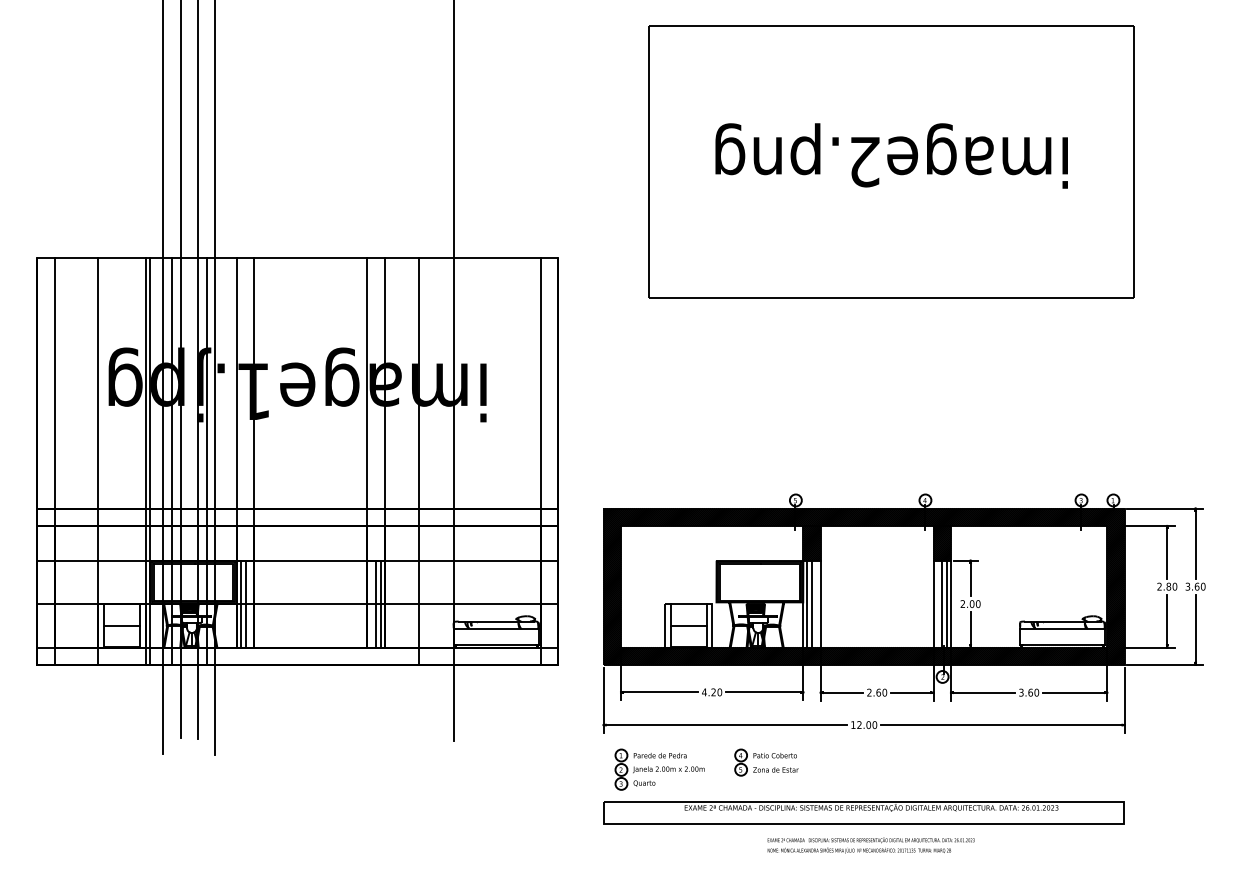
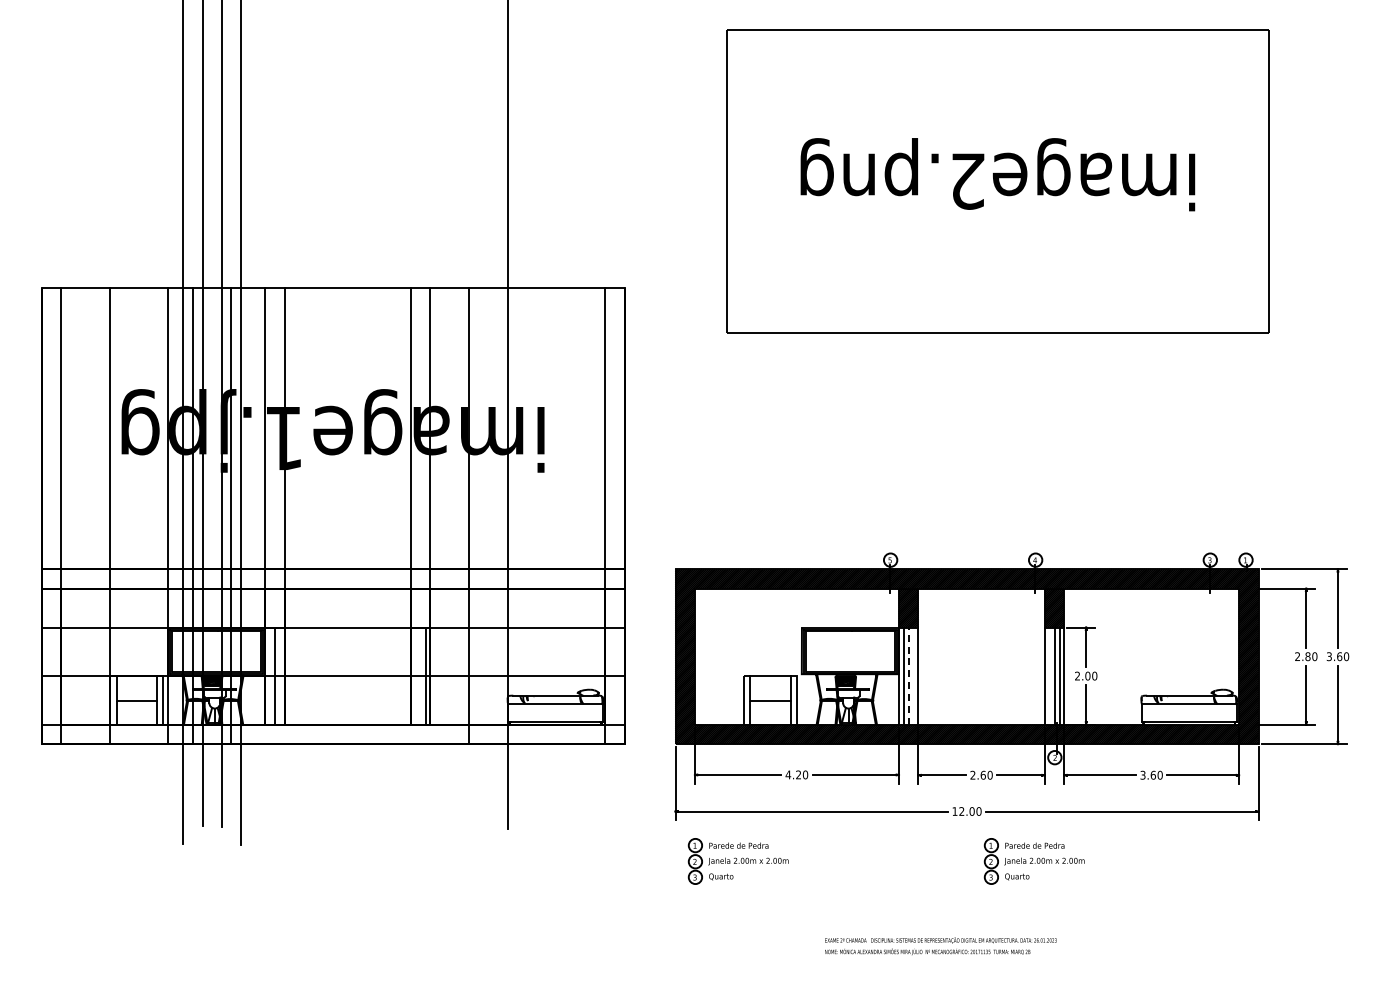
line: (146, 461) -> (163, 516), removed
line: (240, 603) -> (269, 675), removed
line: (375, 603) -> (420, 675), removed
line: (811, 604) -> (908, 676), solid -> dashed
part: (766, 762) -> (857, 853), removed
part: (923, 769) -> (1033, 861), added
part: (862, 813) -> (965, 910), removed
text: (870, 844) -> (940, 945), moved

